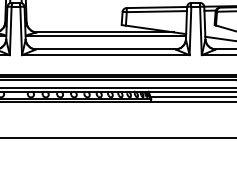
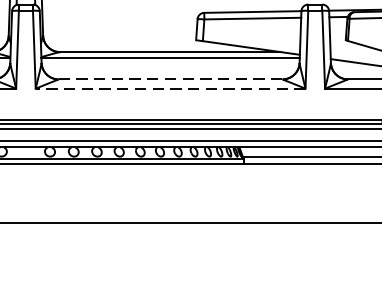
line: (105, 49) -> (170, 79), solid -> dashed
line: (105, 55) -> (170, 89), solid -> dashed

